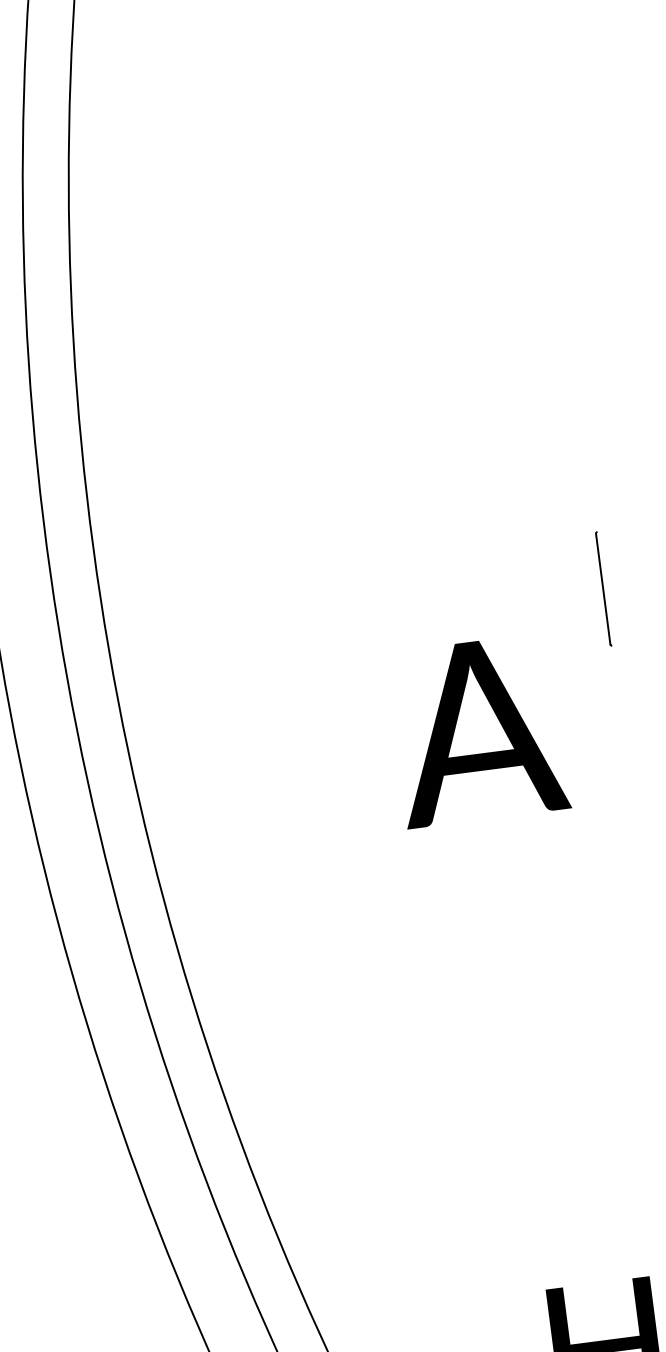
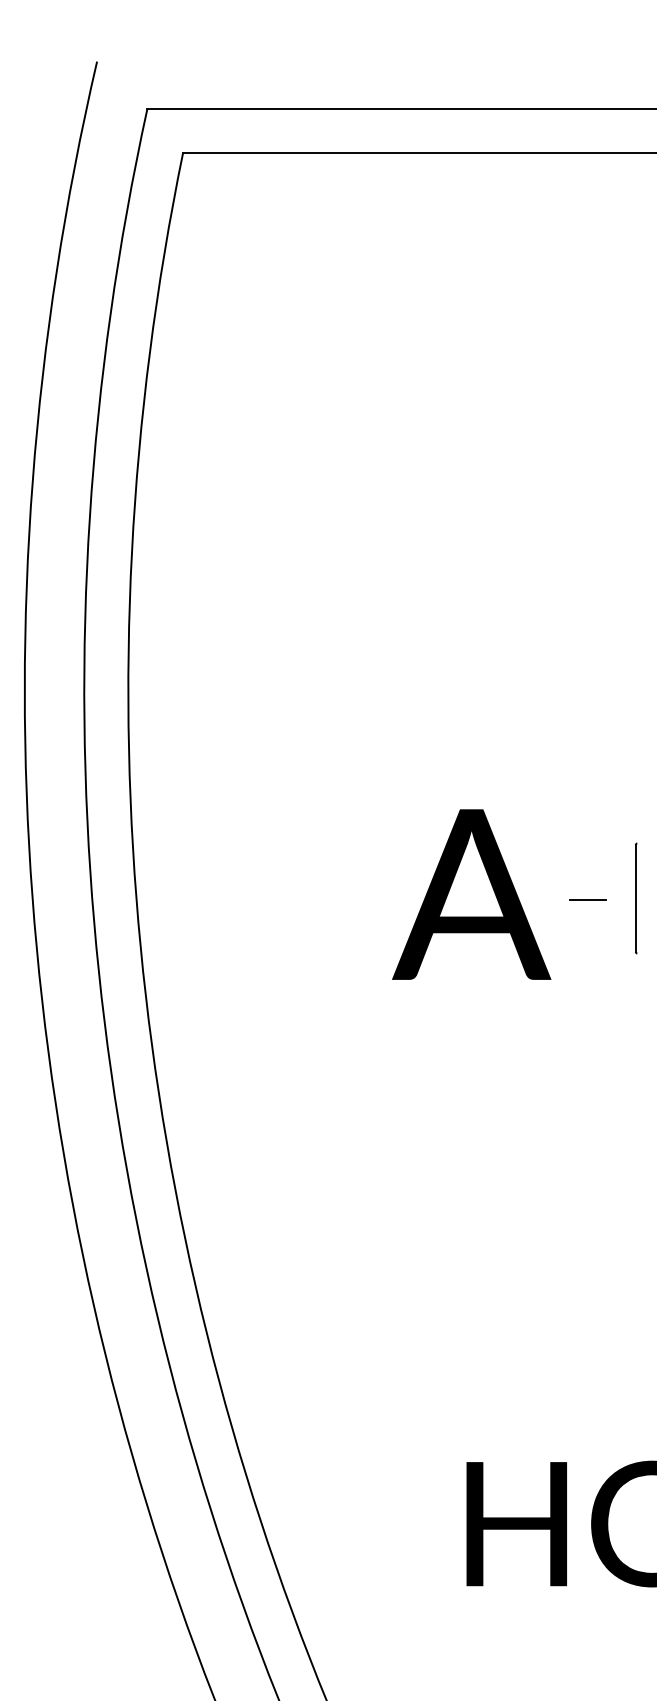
line: (603, 588) -> (636, 898), moved
line: (595, 691) -> (587, 899), added
text: (478, 730) -> (471, 894), moved

